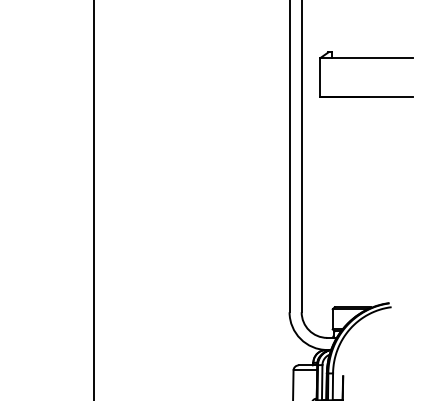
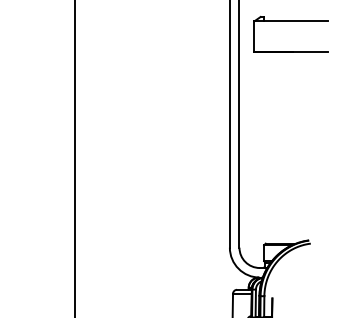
part: (366, 58) -> (290, 21), moved

